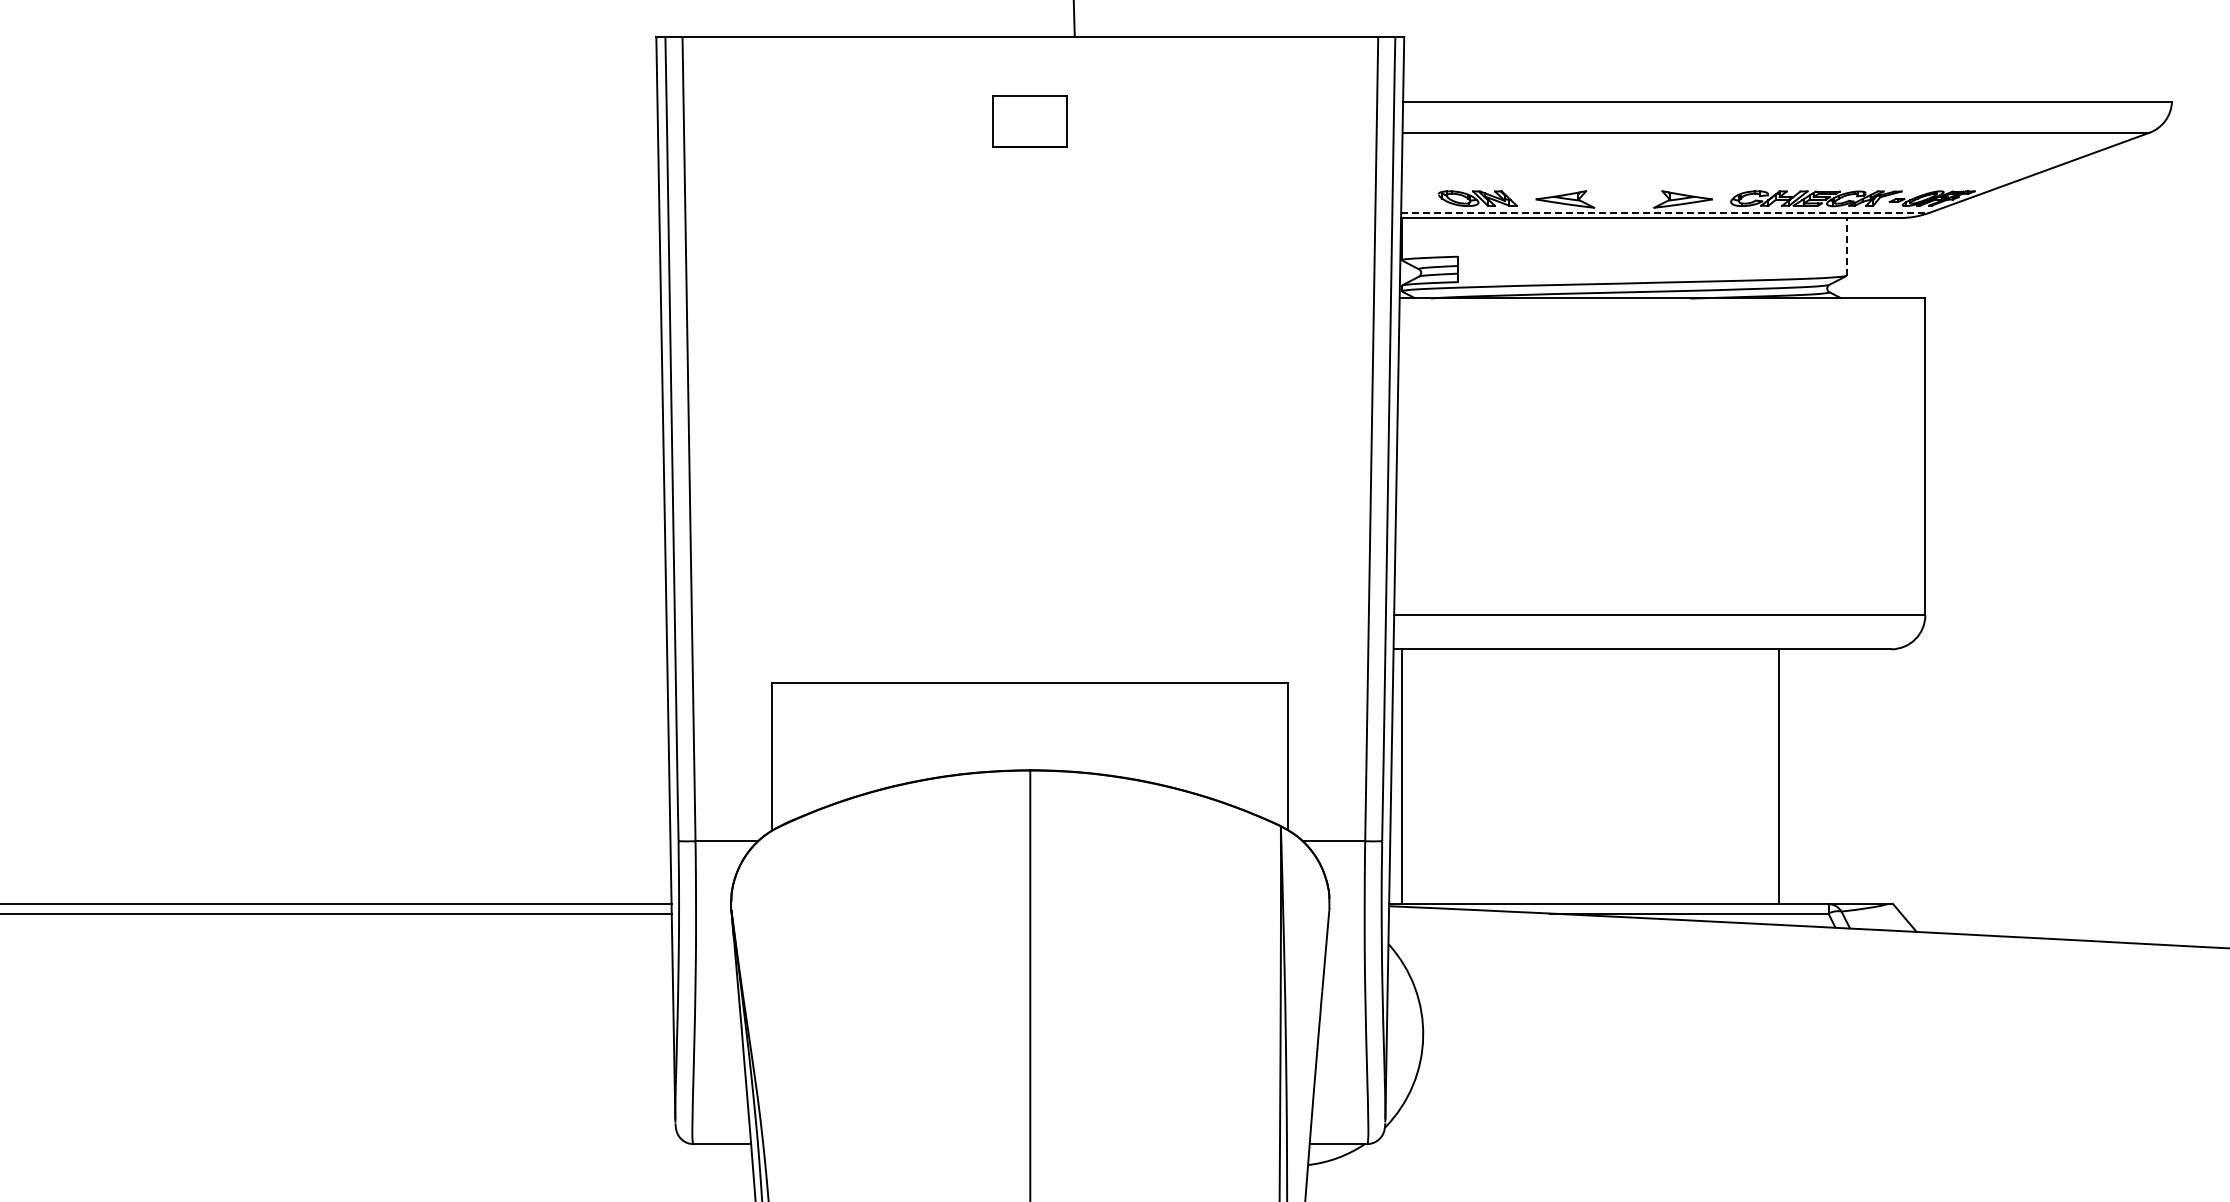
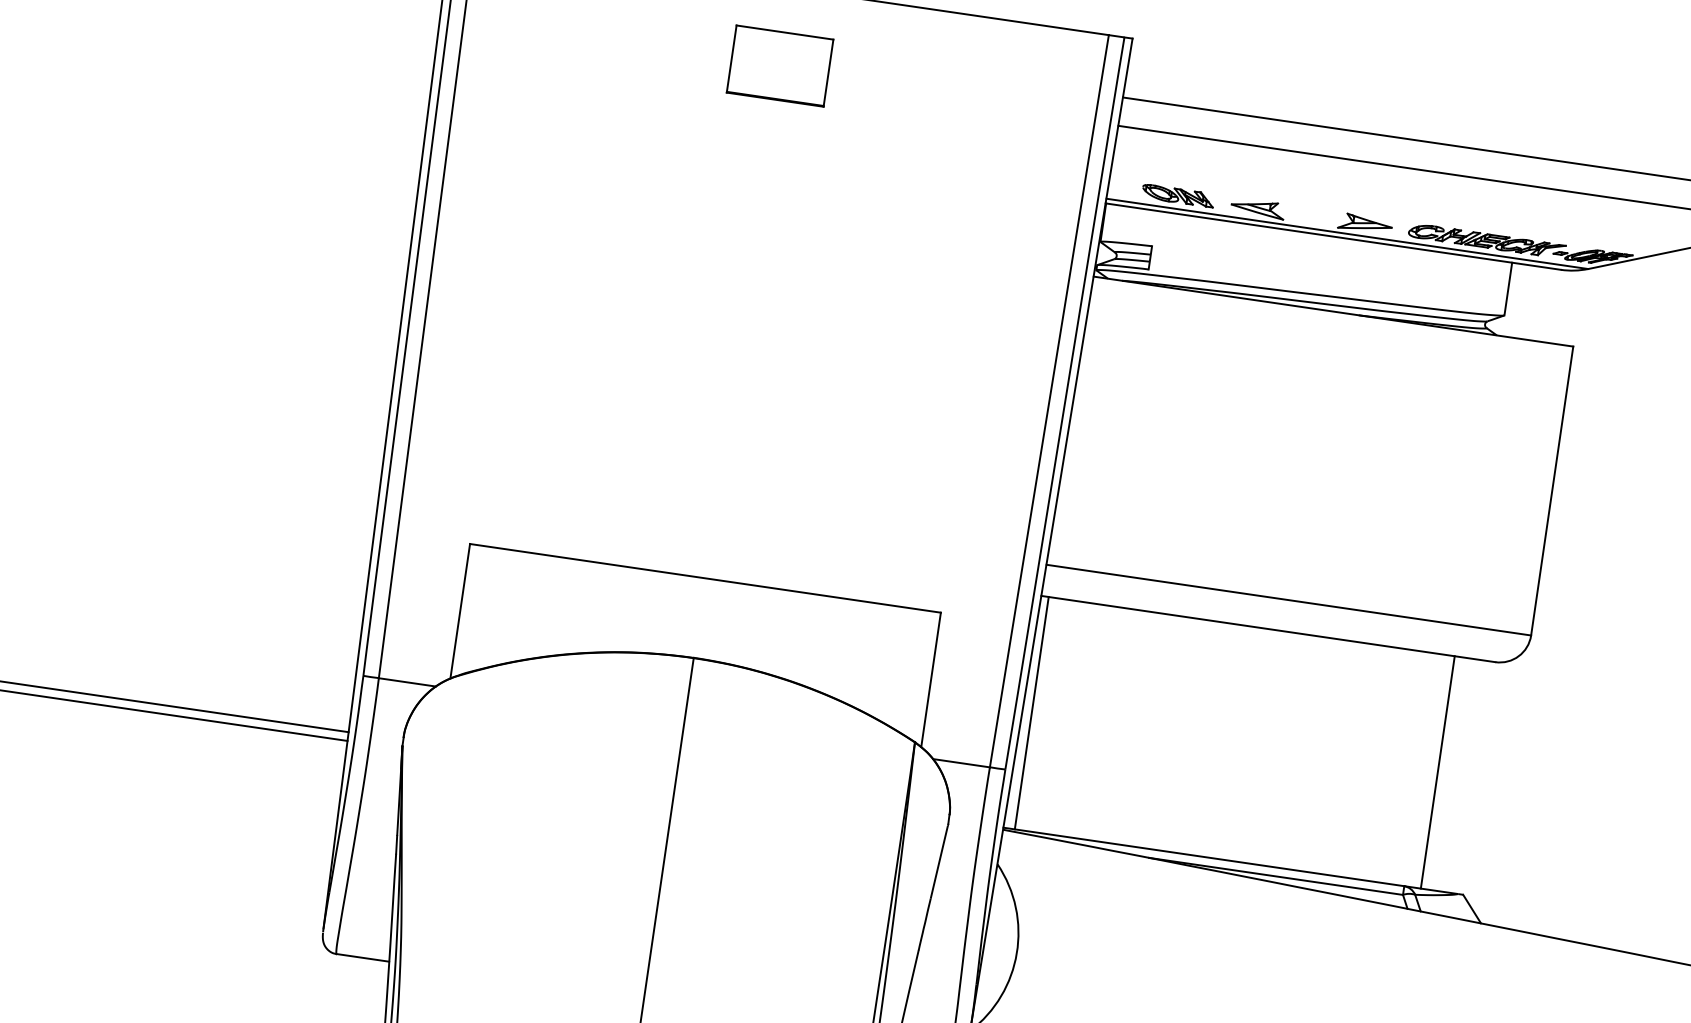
part: (1029, 121) -> (779, 65), size x1.43
line: (1665, 212) -> (1347, 233), dashed -> solid
line: (1846, 246) -> (1508, 288), dashed -> solid
line: (1778, 776) -> (1437, 772), moved

